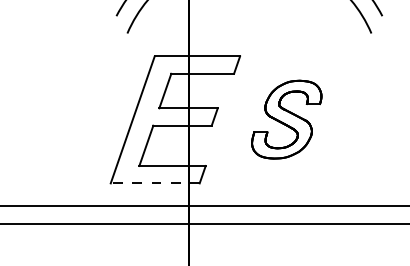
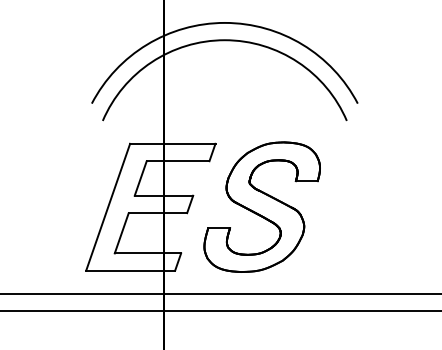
part: (286, 119) -> (261, 206), size x1.67
line: (155, 183) -> (130, 270), dashed -> solid

